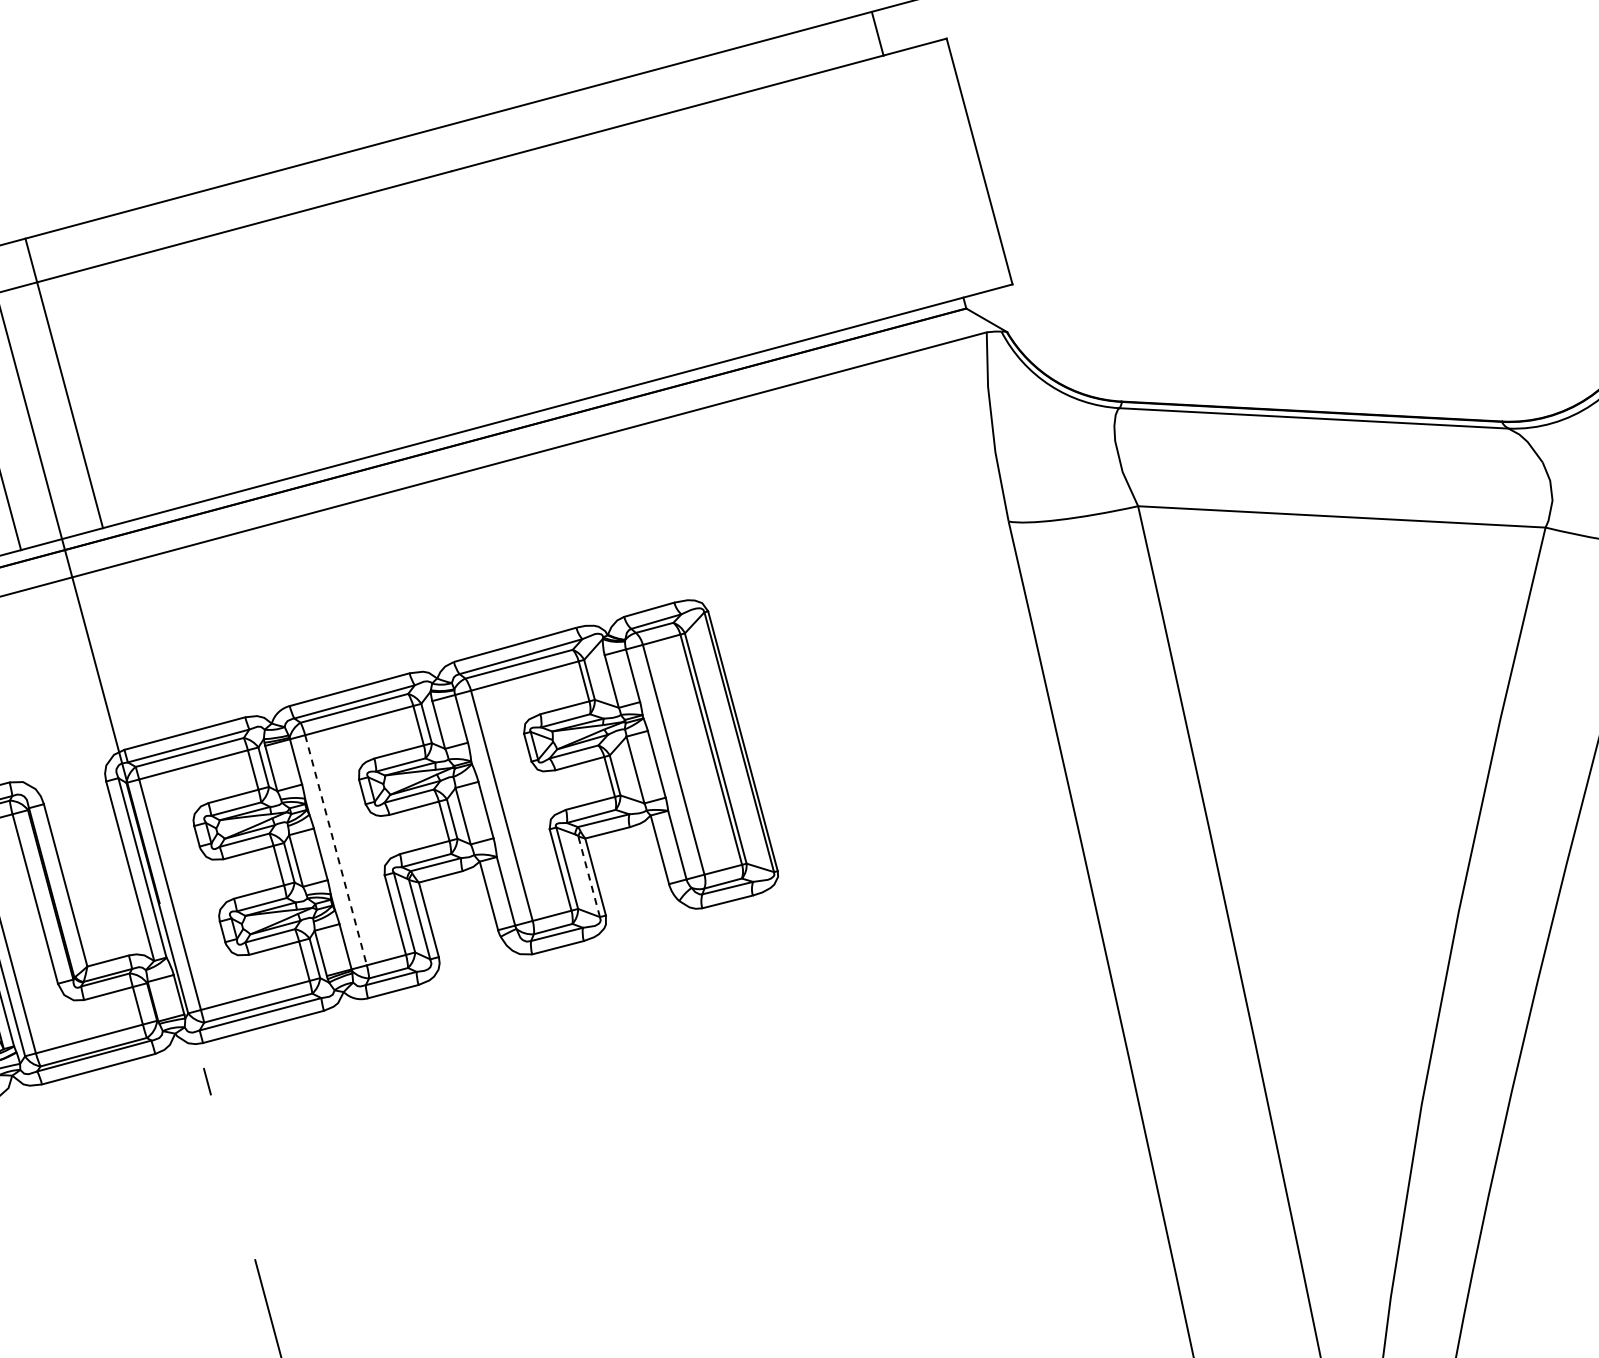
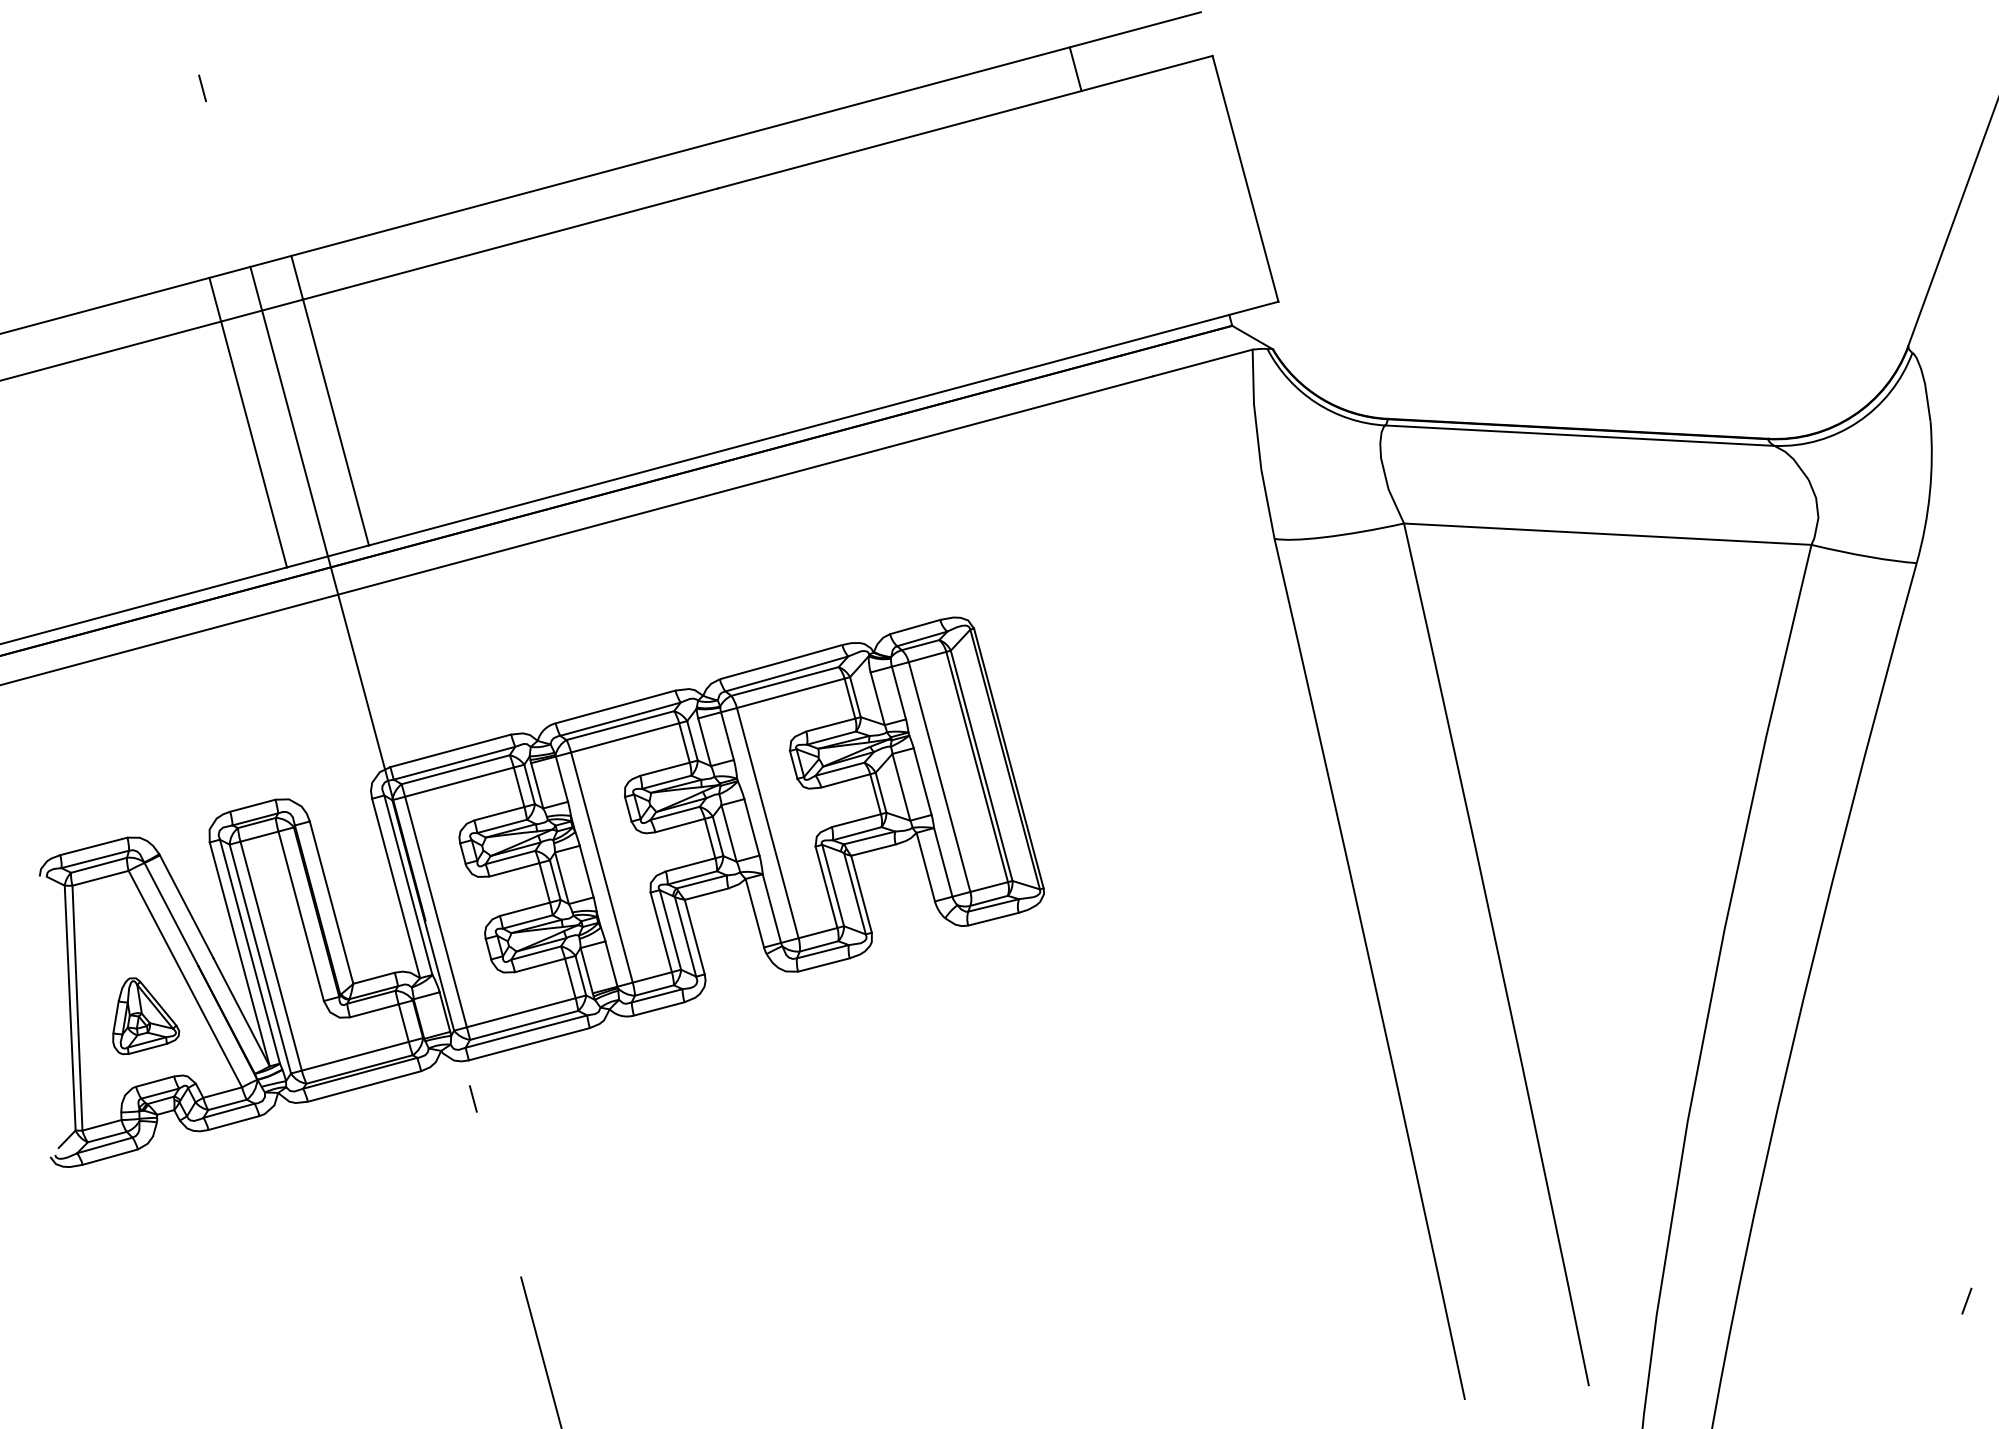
line: (877, 34) -> (1075, 69), moved
line: (336, 851) -> (602, 868), dashed -> solid
line: (589, 876) -> (855, 893), dashed -> solid

